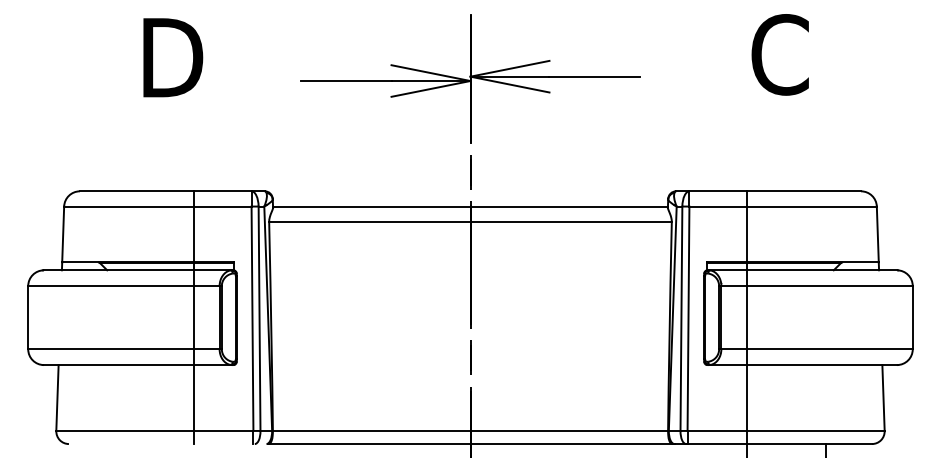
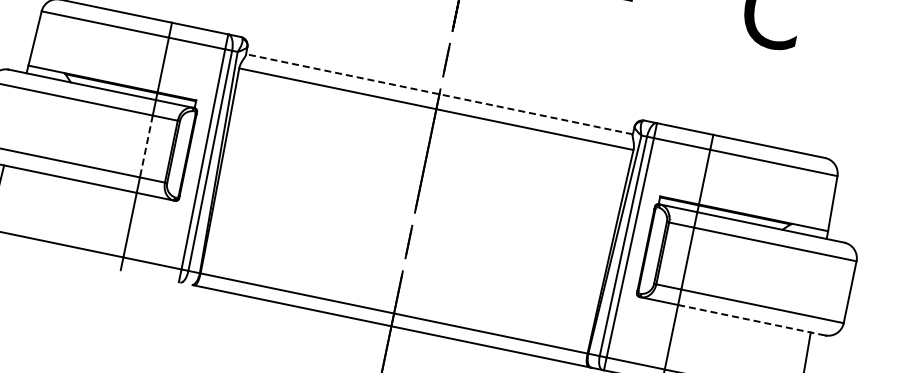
line: (469, 207) -> (438, 94), solid -> dashed
line: (194, 317) -> (146, 146), solid -> dashed
line: (821, 365) -> (751, 320), solid -> dashed

